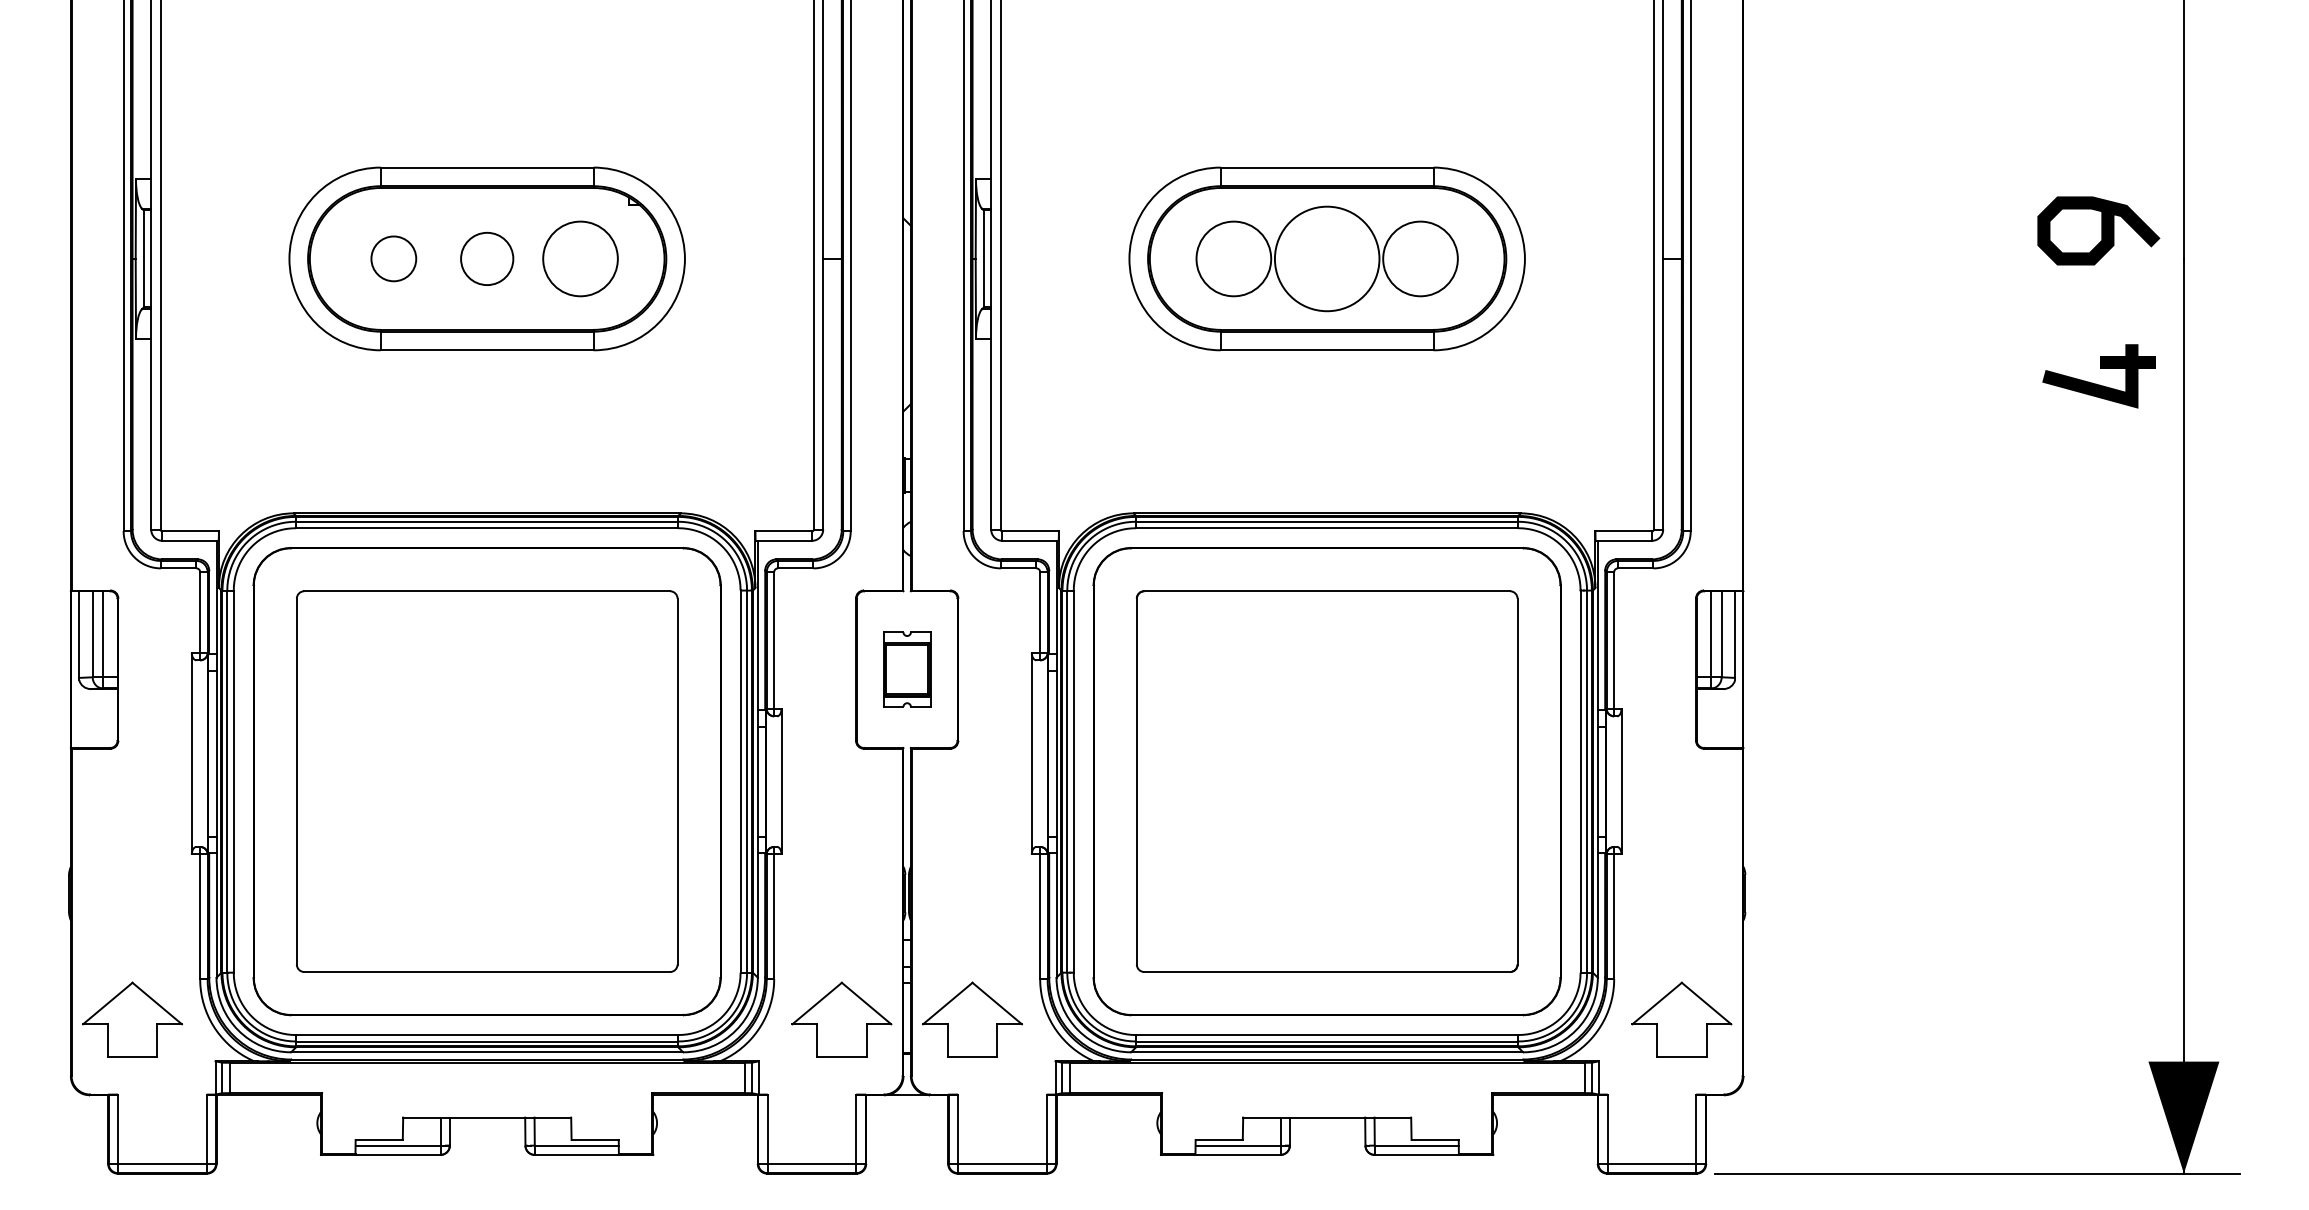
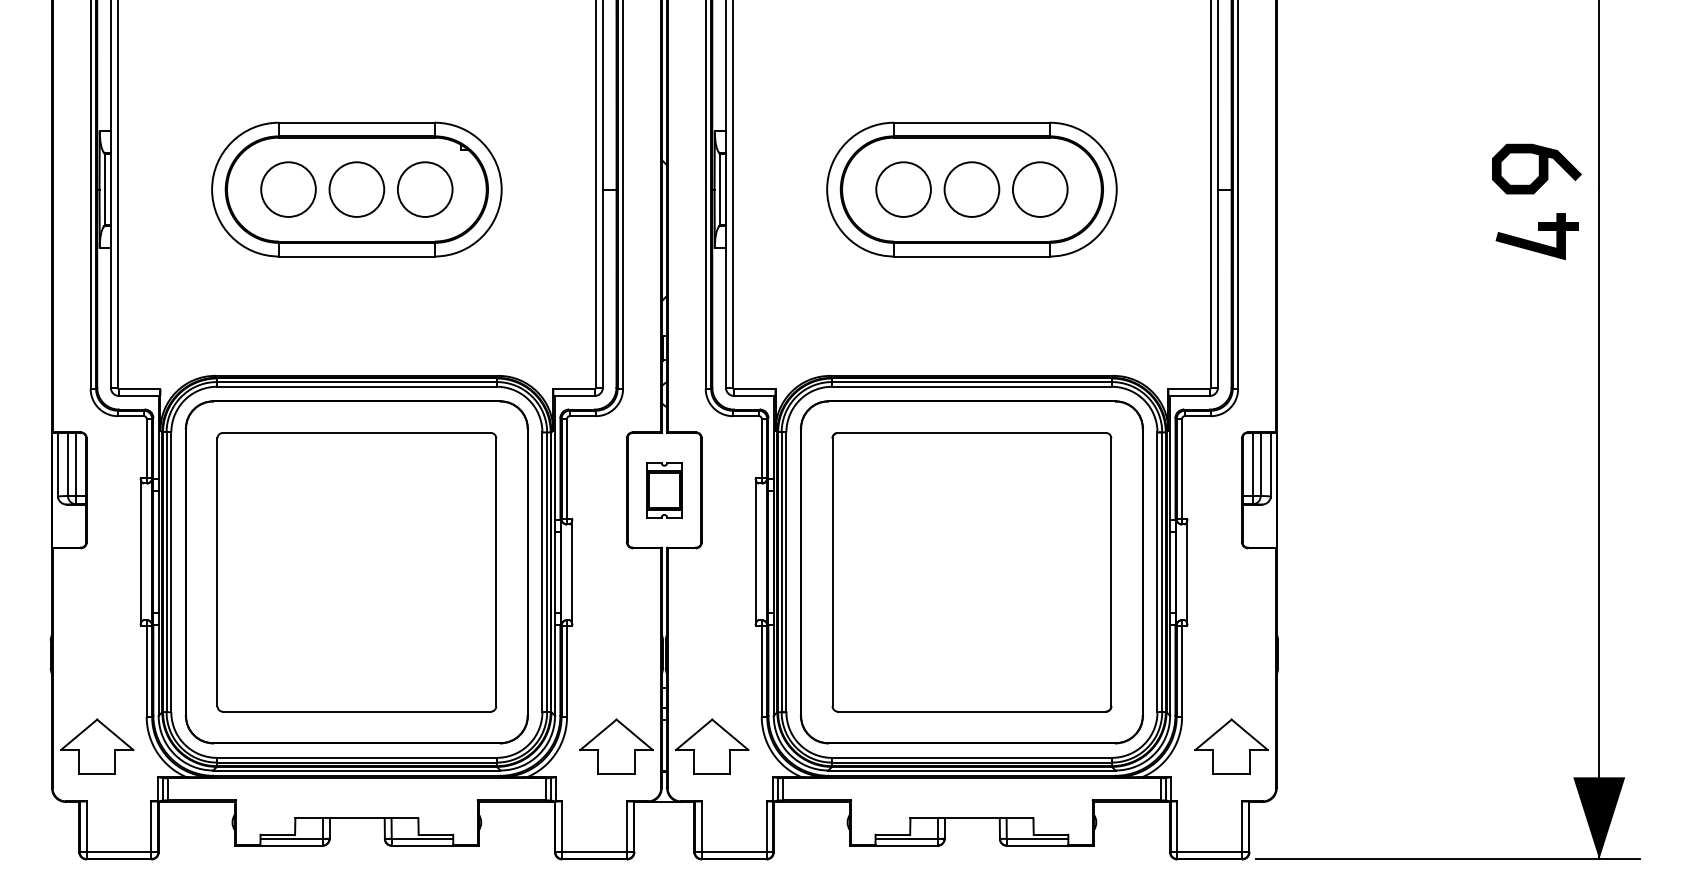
circle: (393, 258) -> (288, 189), size x1.67
circle: (486, 258) -> (356, 189), size x1.43
circle: (1326, 258) -> (971, 189), size x0.71
part: (2098, 376) -> (1536, 236), moved

